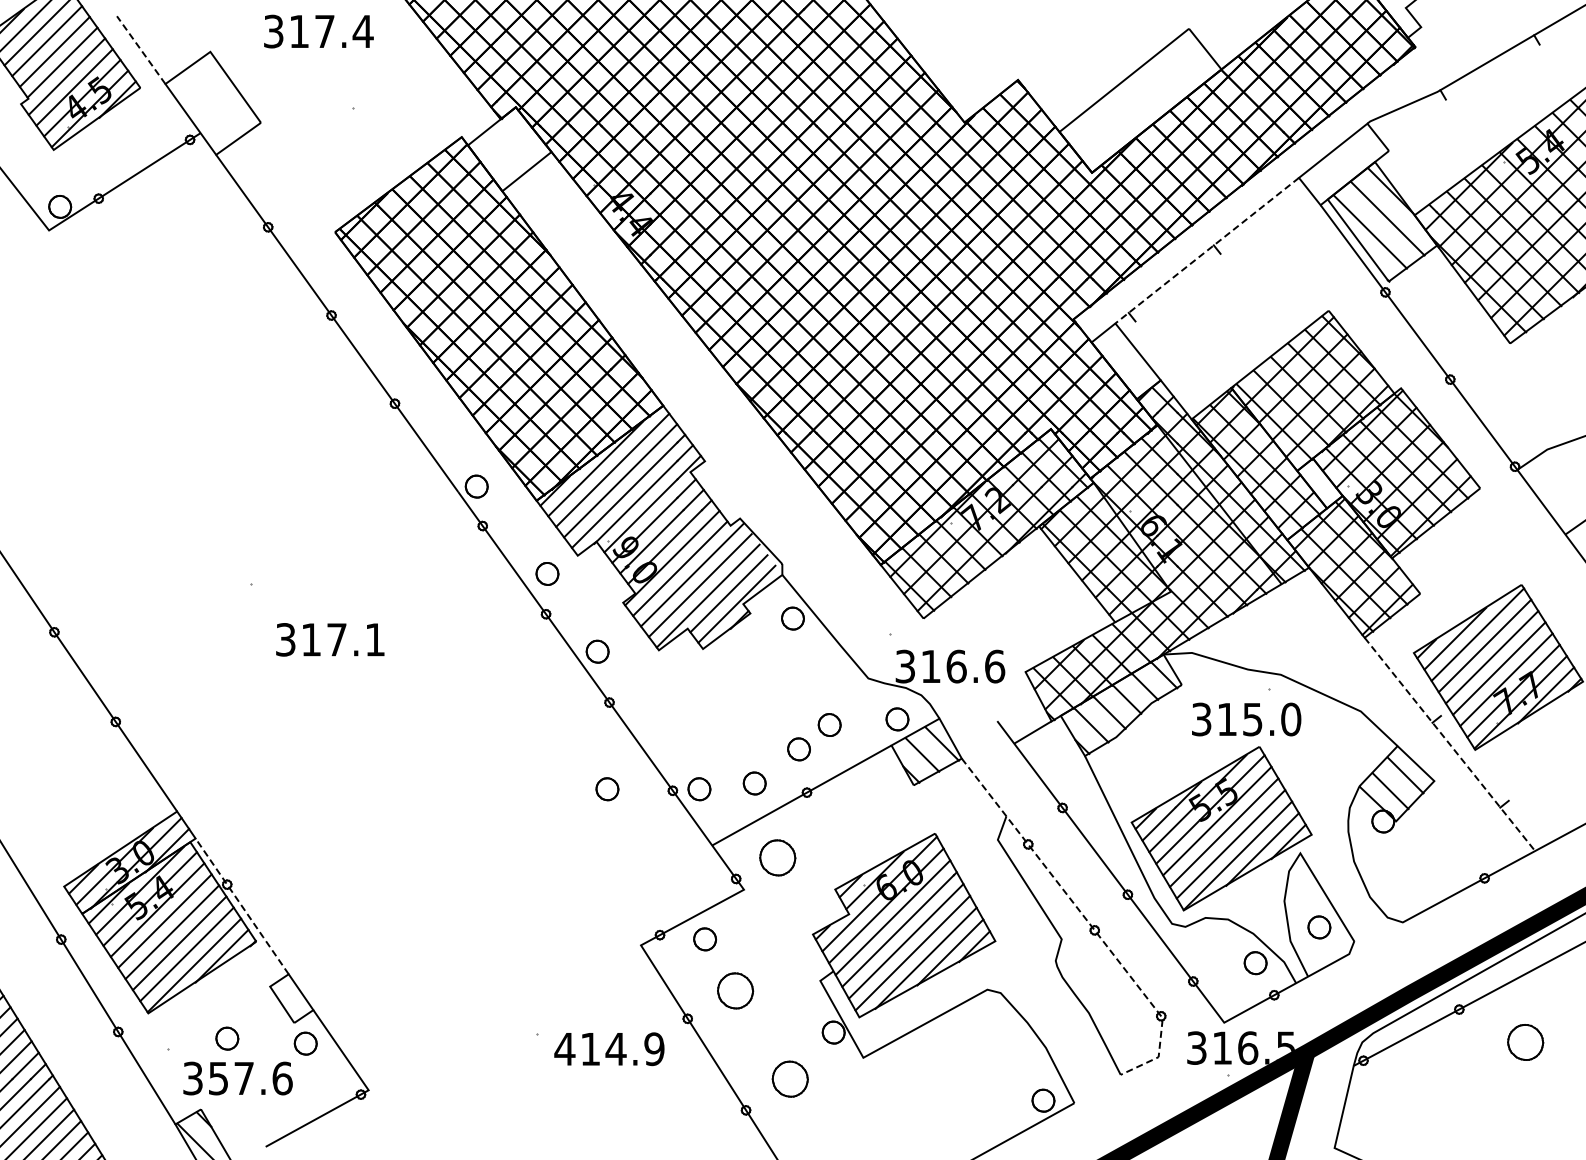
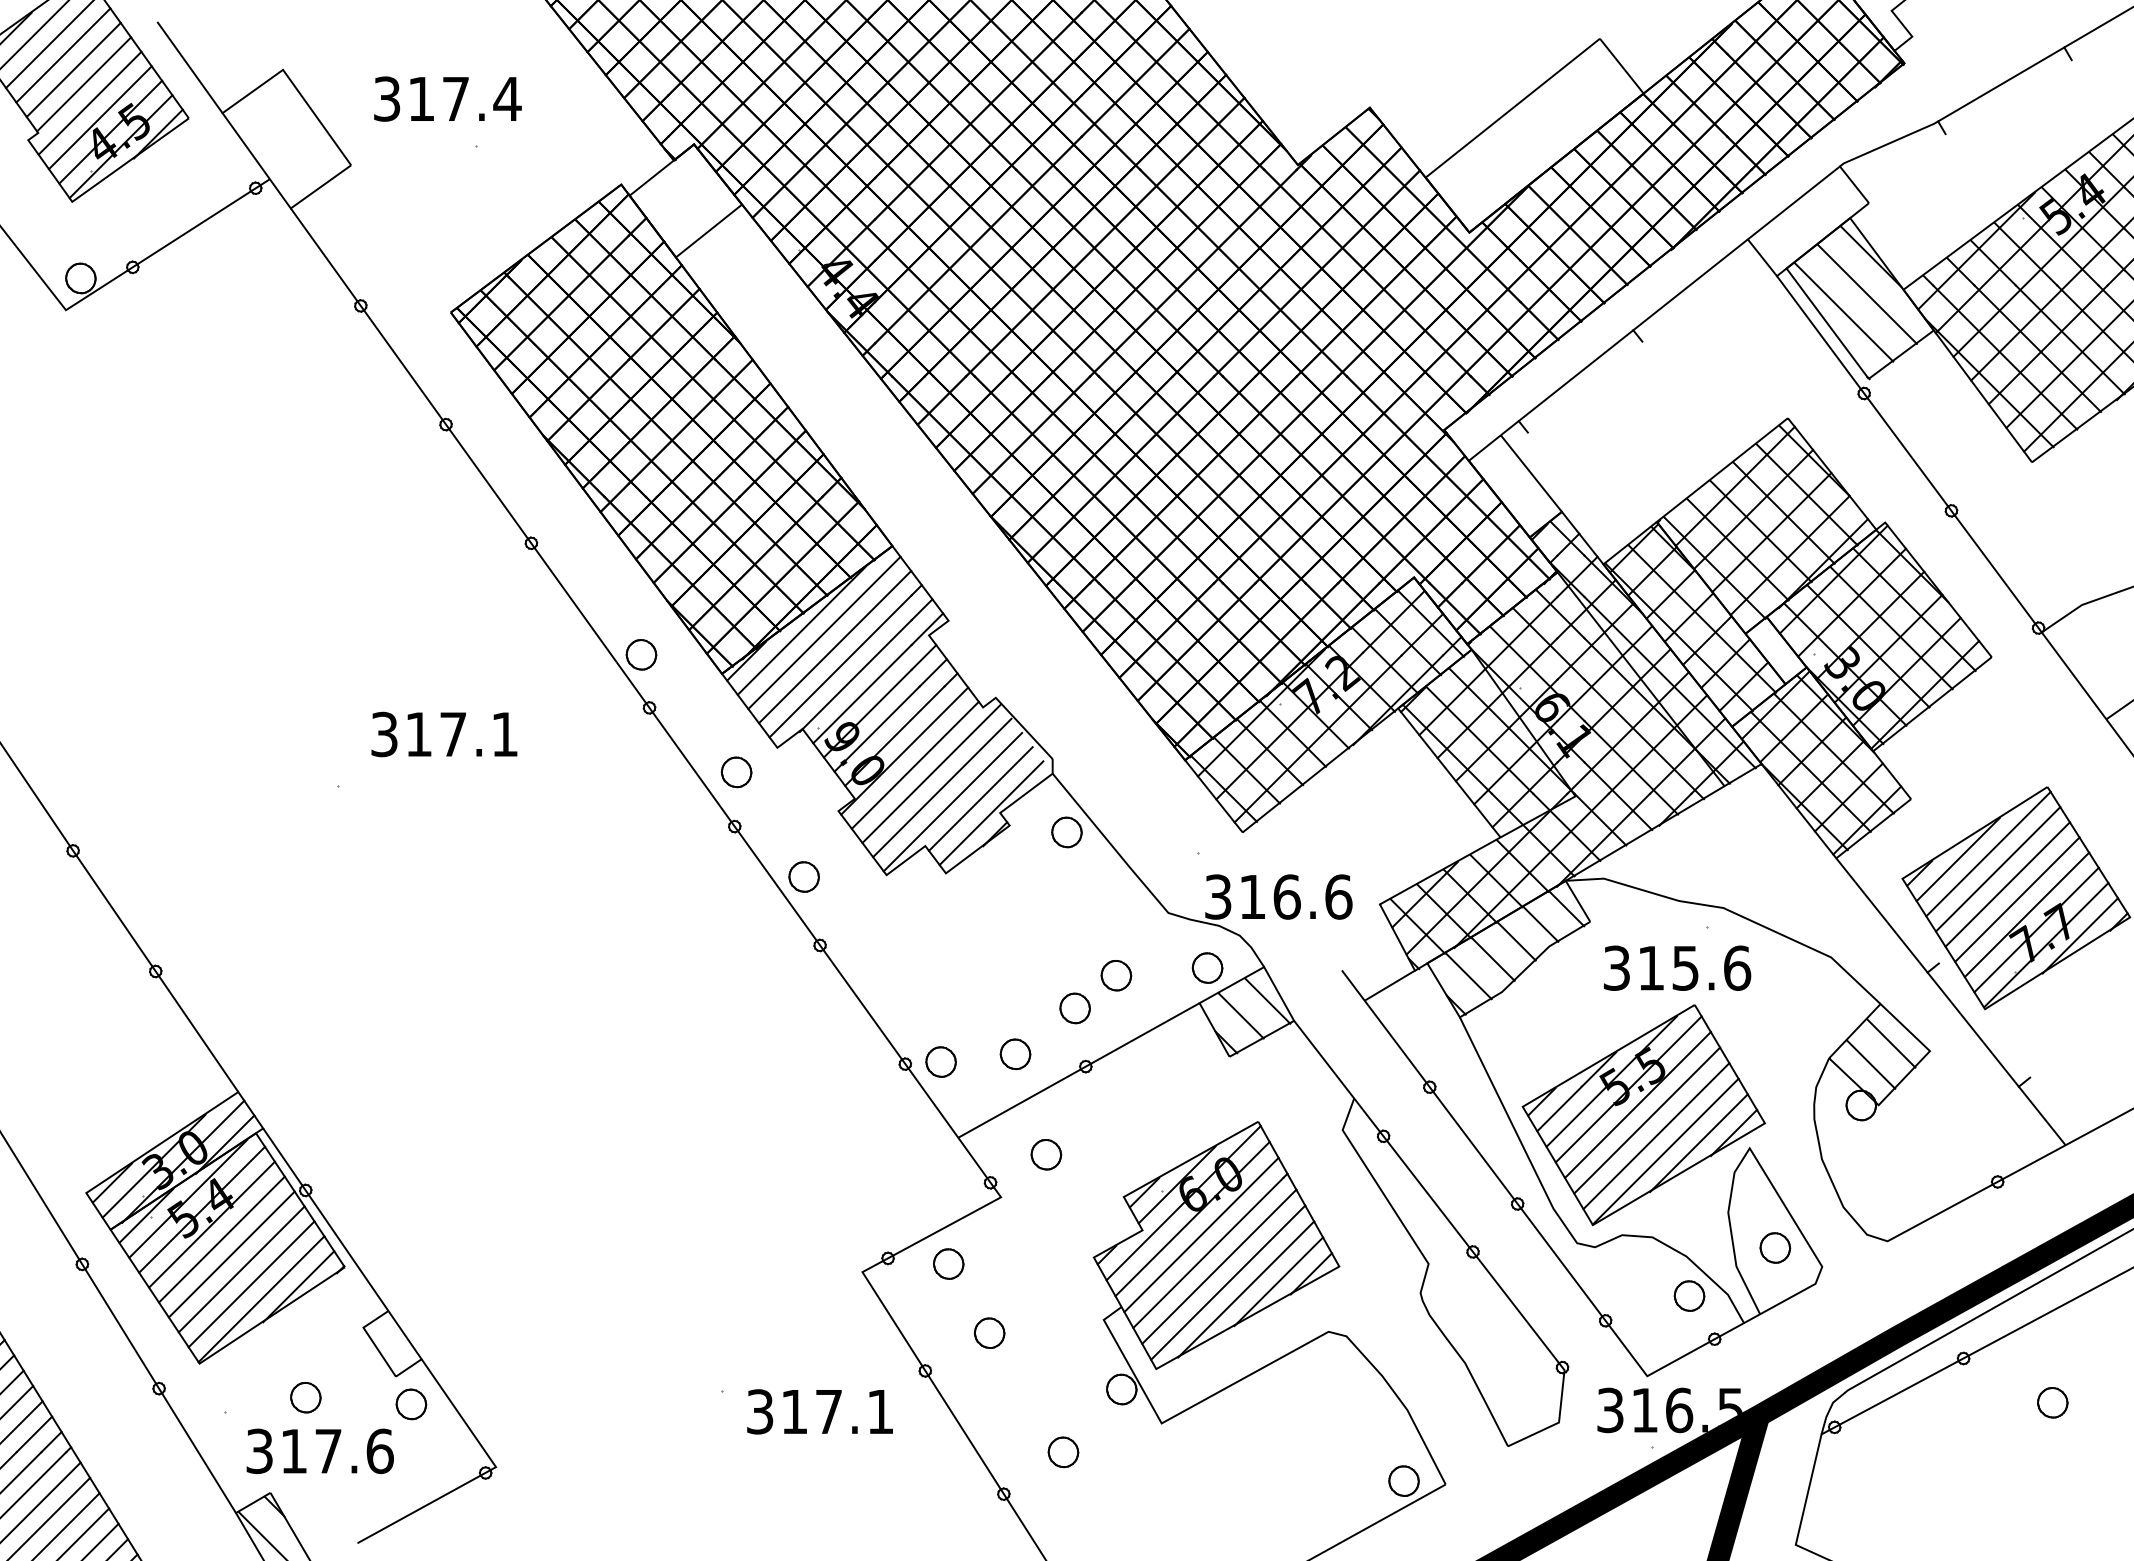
text: (318, 31) -> (447, 98), moved
line: (141, 50) -> (190, 68), dashed -> solid
line: (1206, 250) -> (1623, 337), dashed -> solid
text: (330, 639) -> (444, 734), moved
text: (1291, 719) -> (1737, 968), 315.0 -> 315.6
line: (1450, 744) -> (1951, 1001), dashed -> solid
part: (607, 789) -> (817, 1062), removed
part: (777, 858) -> (1046, 1155), size x0.62
line: (242, 906) -> (326, 1219), dashed -> solid
line: (1088, 921) -> (1464, 1240), dashed -> solid
part: (735, 990) -> (989, 1332), size x0.62
part: (1525, 1042) -> (2052, 1402), size x0.62
text: (609, 1049) -> (820, 1412), 414.9 -> 317.1
text: (218, 1078) -> (293, 1451), 357.6 -> 317.6
part: (790, 1079) -> (1063, 1452), size x0.62

